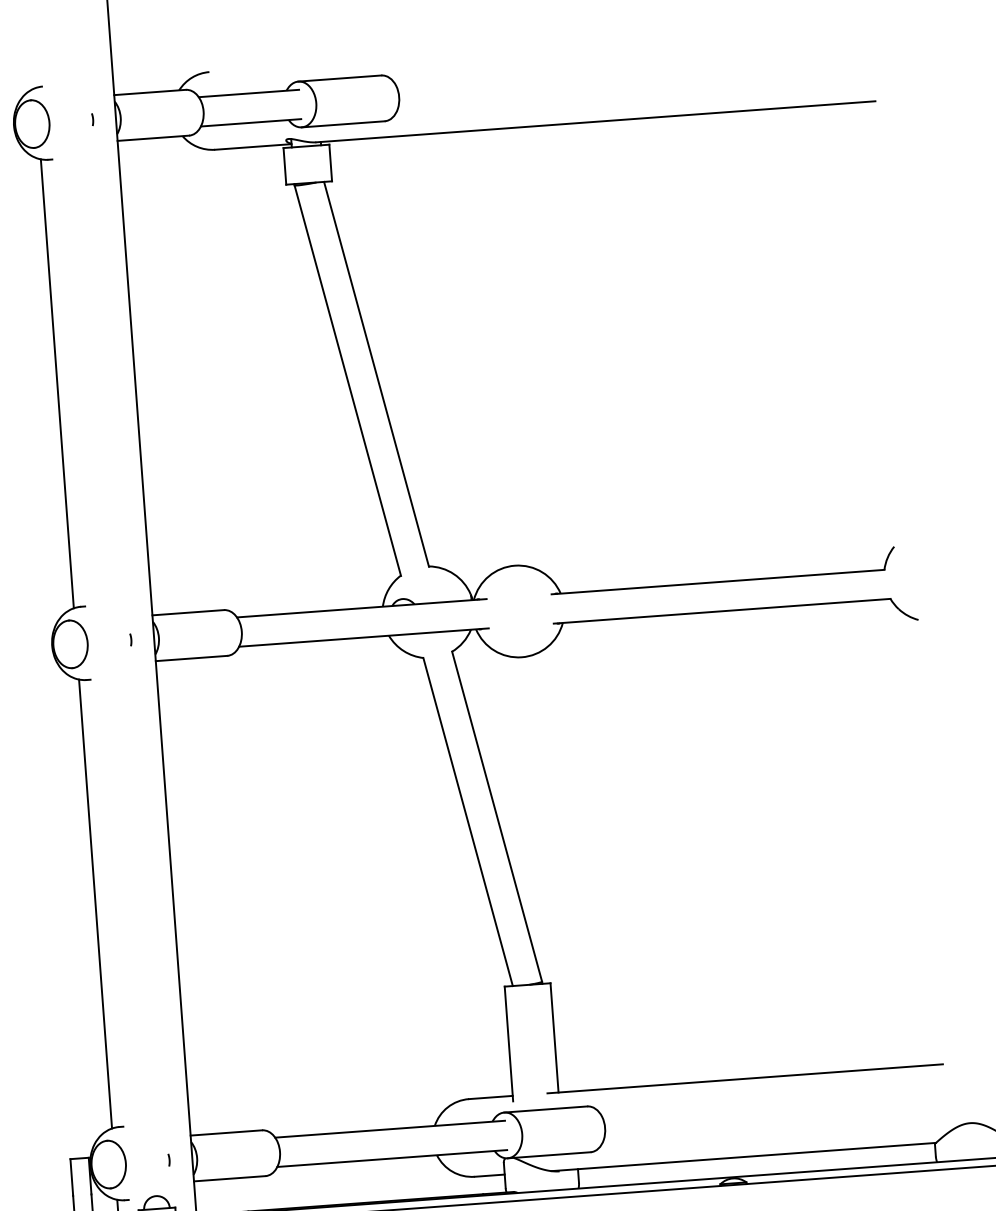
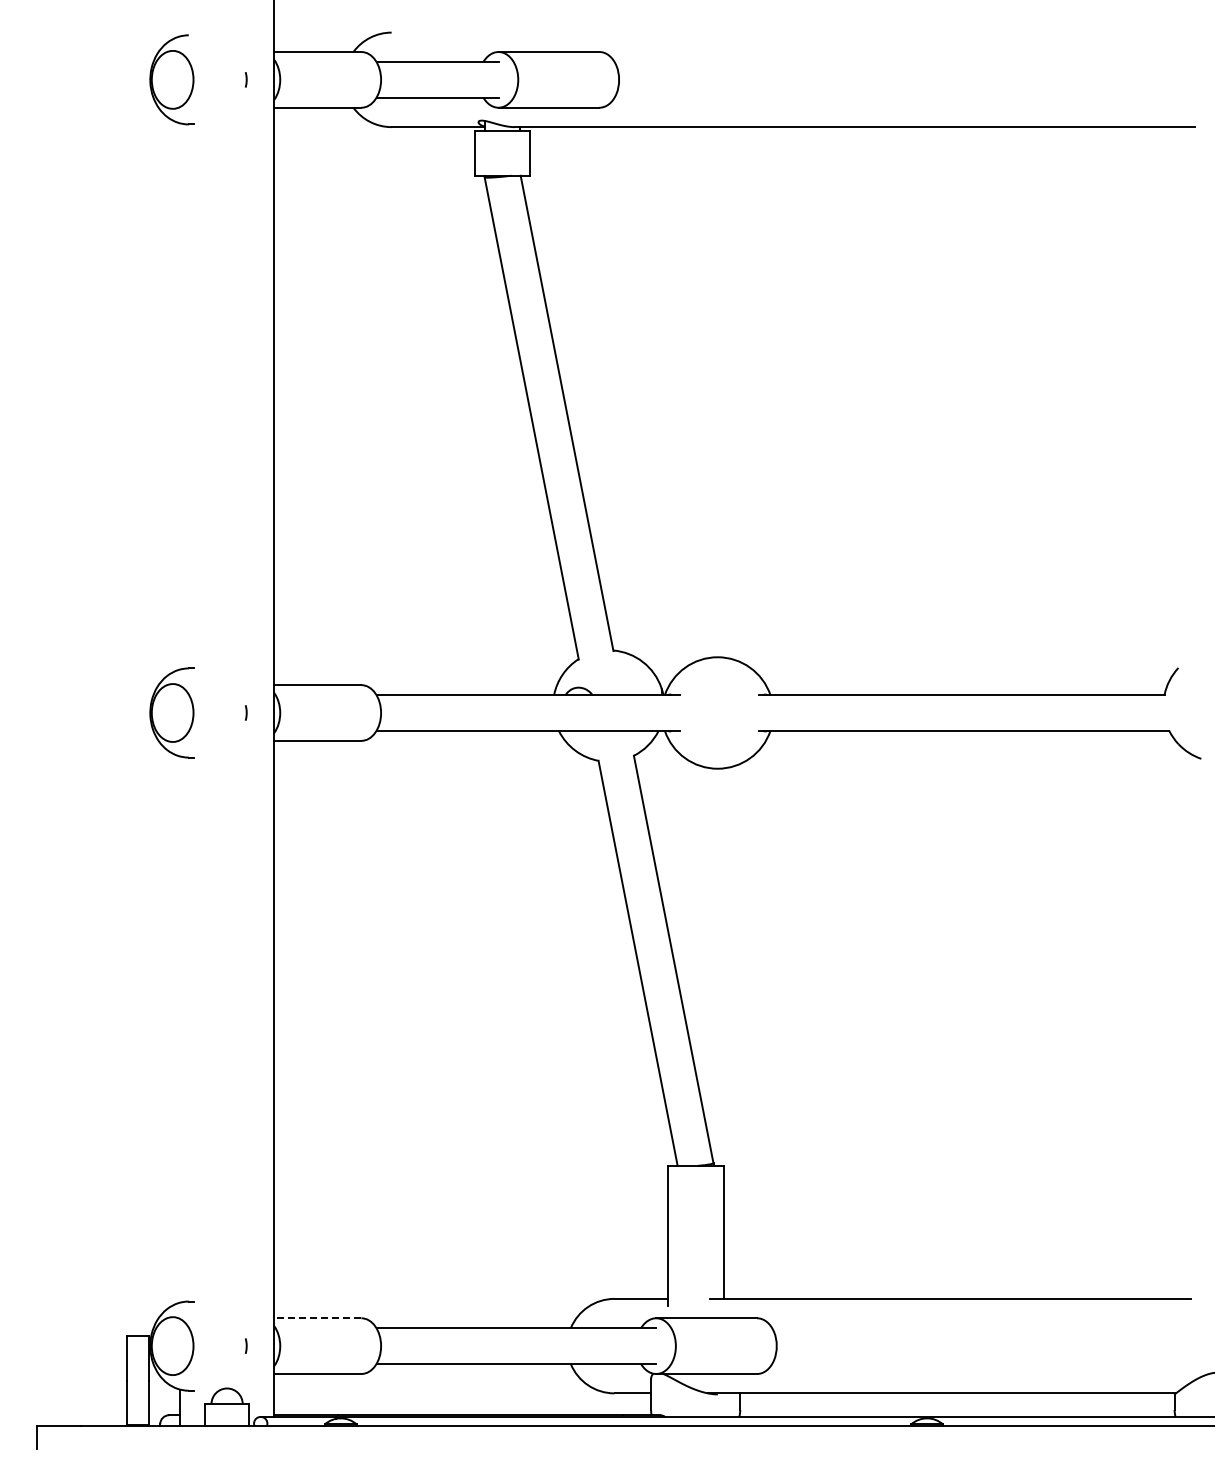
line: (57, 383) -> (179, 396), removed
line: (95, 904) -> (179, 1029), removed
line: (226, 1133) -> (317, 1318), solid -> dashed

